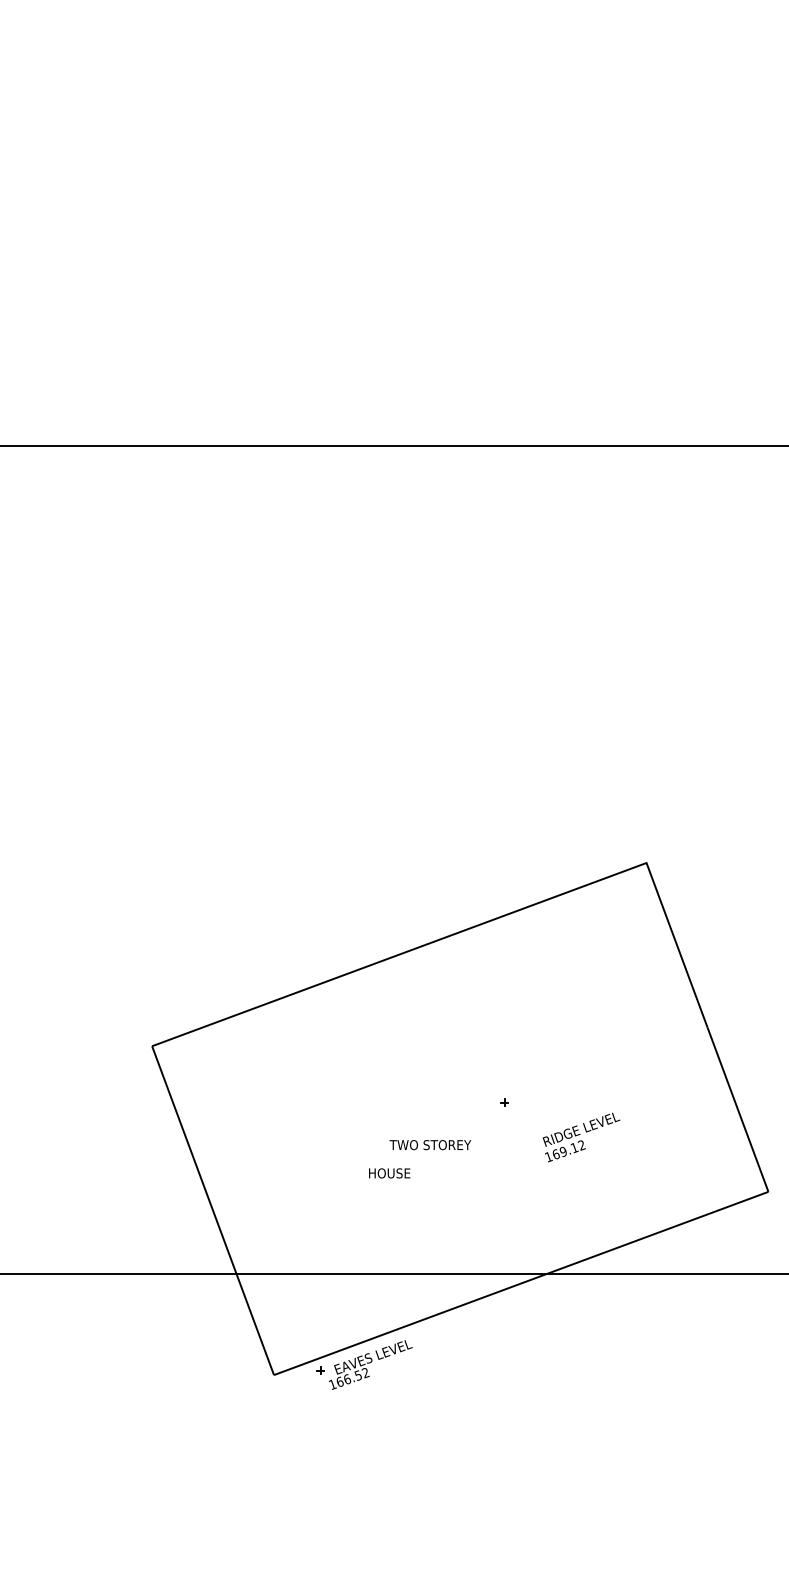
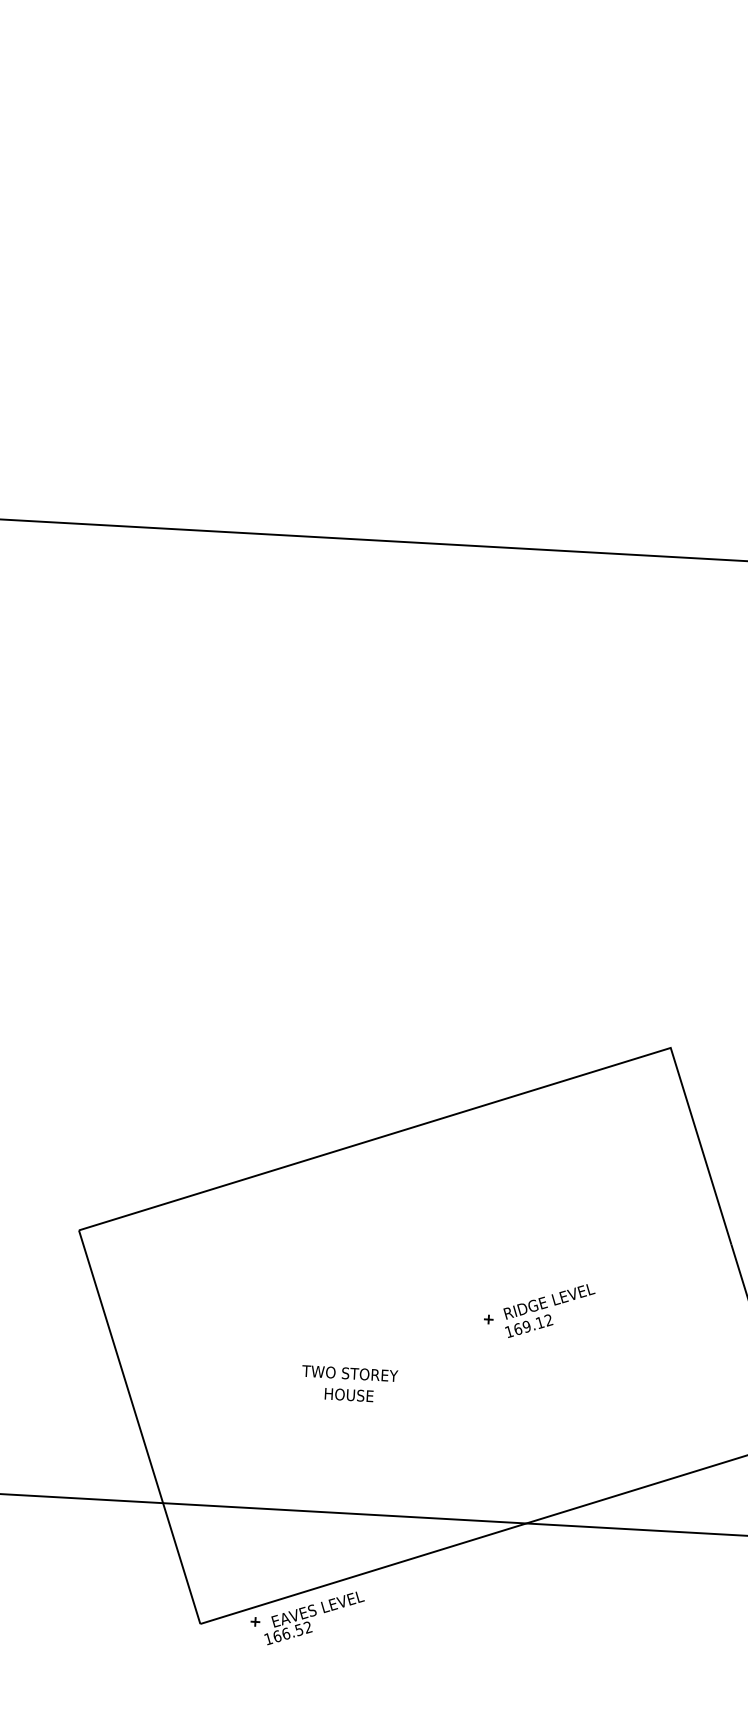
text: (581, 1137) -> (548, 1311), moved
text: (430, 1145) -> (350, 1374), moved

